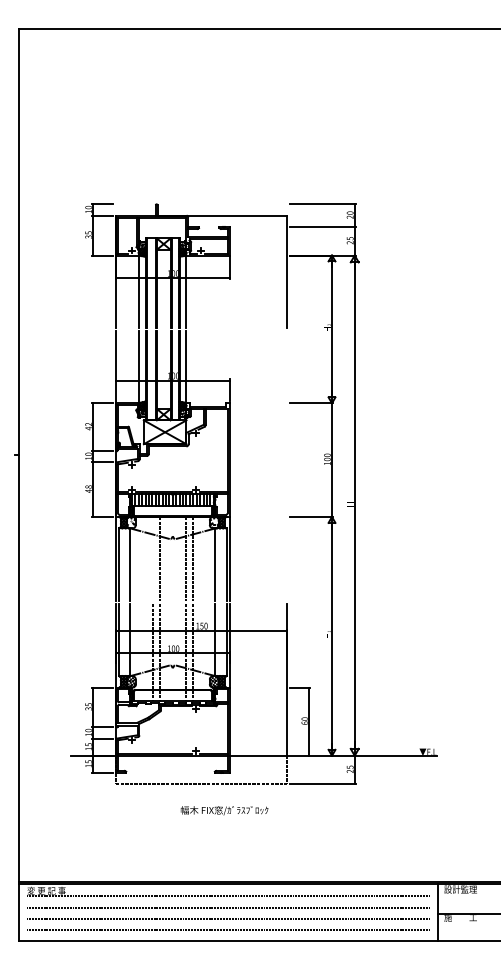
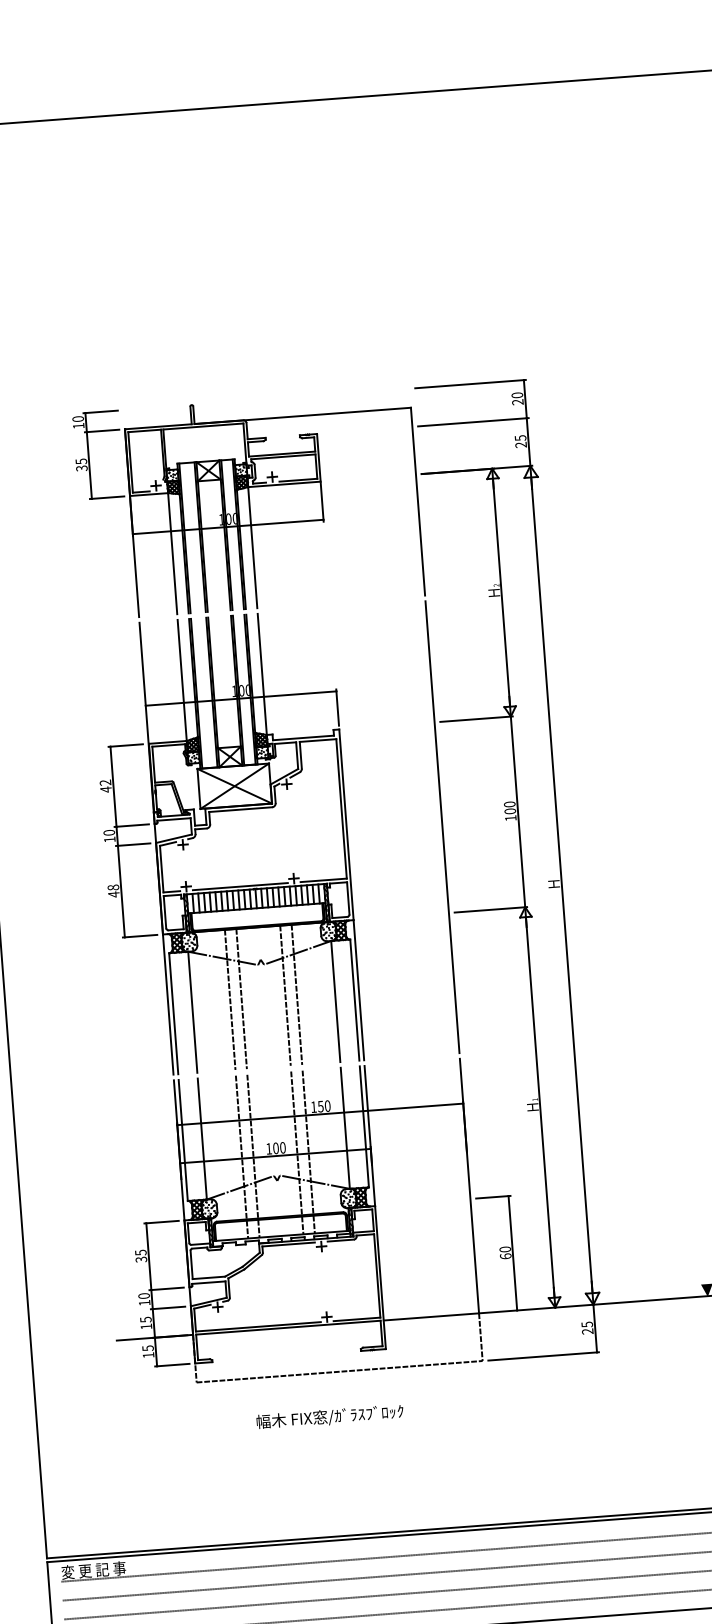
line: (286, 465) -> (442, 826), added
line: (152, 558) -> (229, 999), added
text: (224, 810) -> (329, 1416), moved

